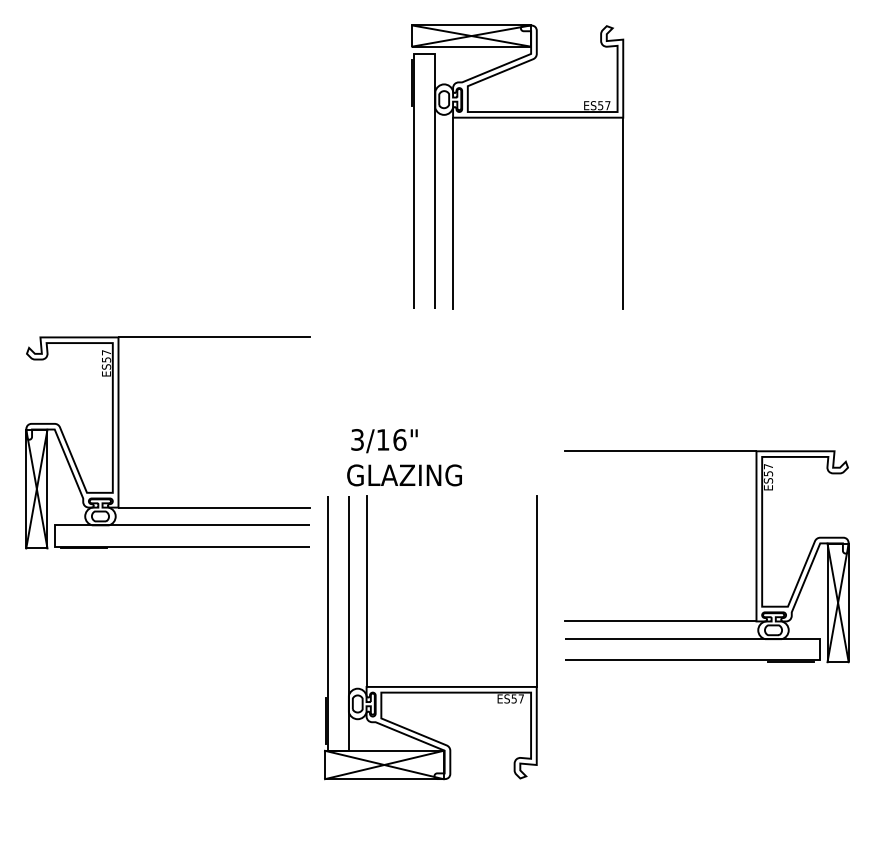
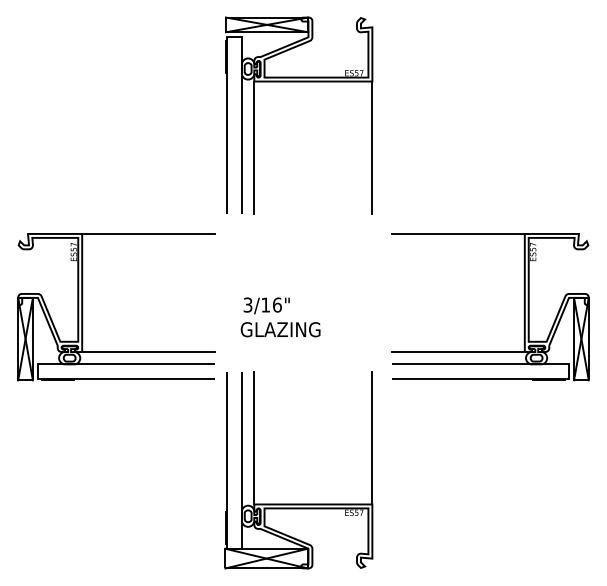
part: (518, 119) -> (299, 82), moved
part: (754, 557) -> (523, 307), moved
part: (430, 685) -> (298, 503), moved

